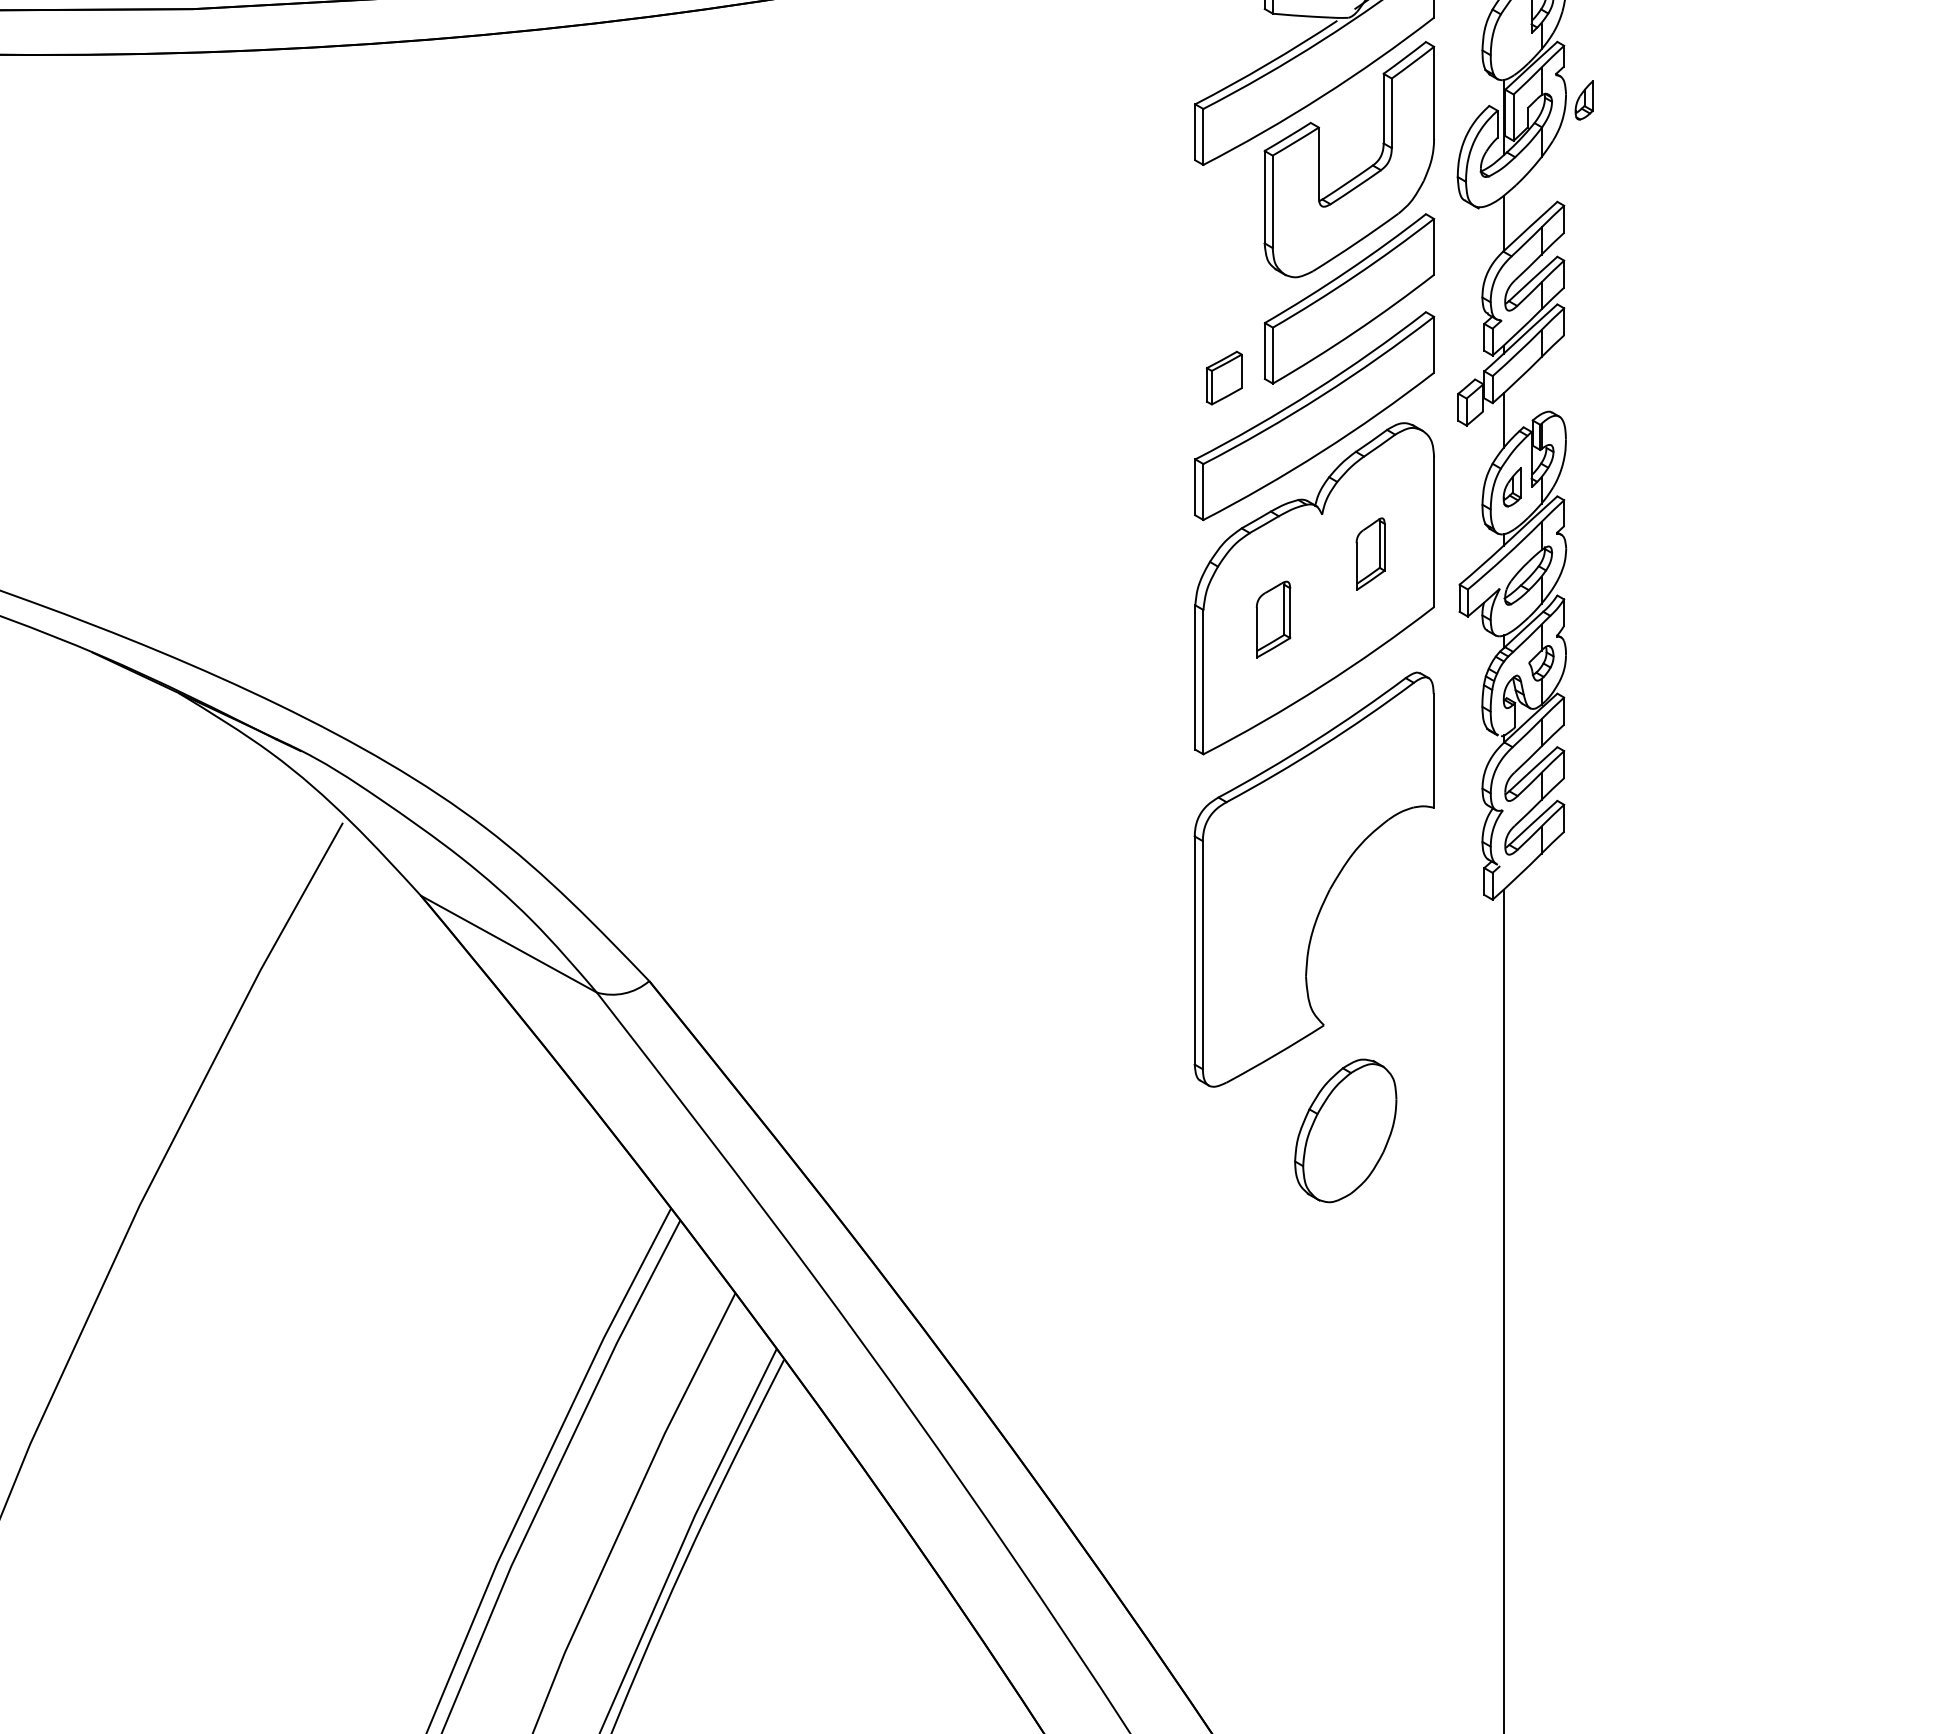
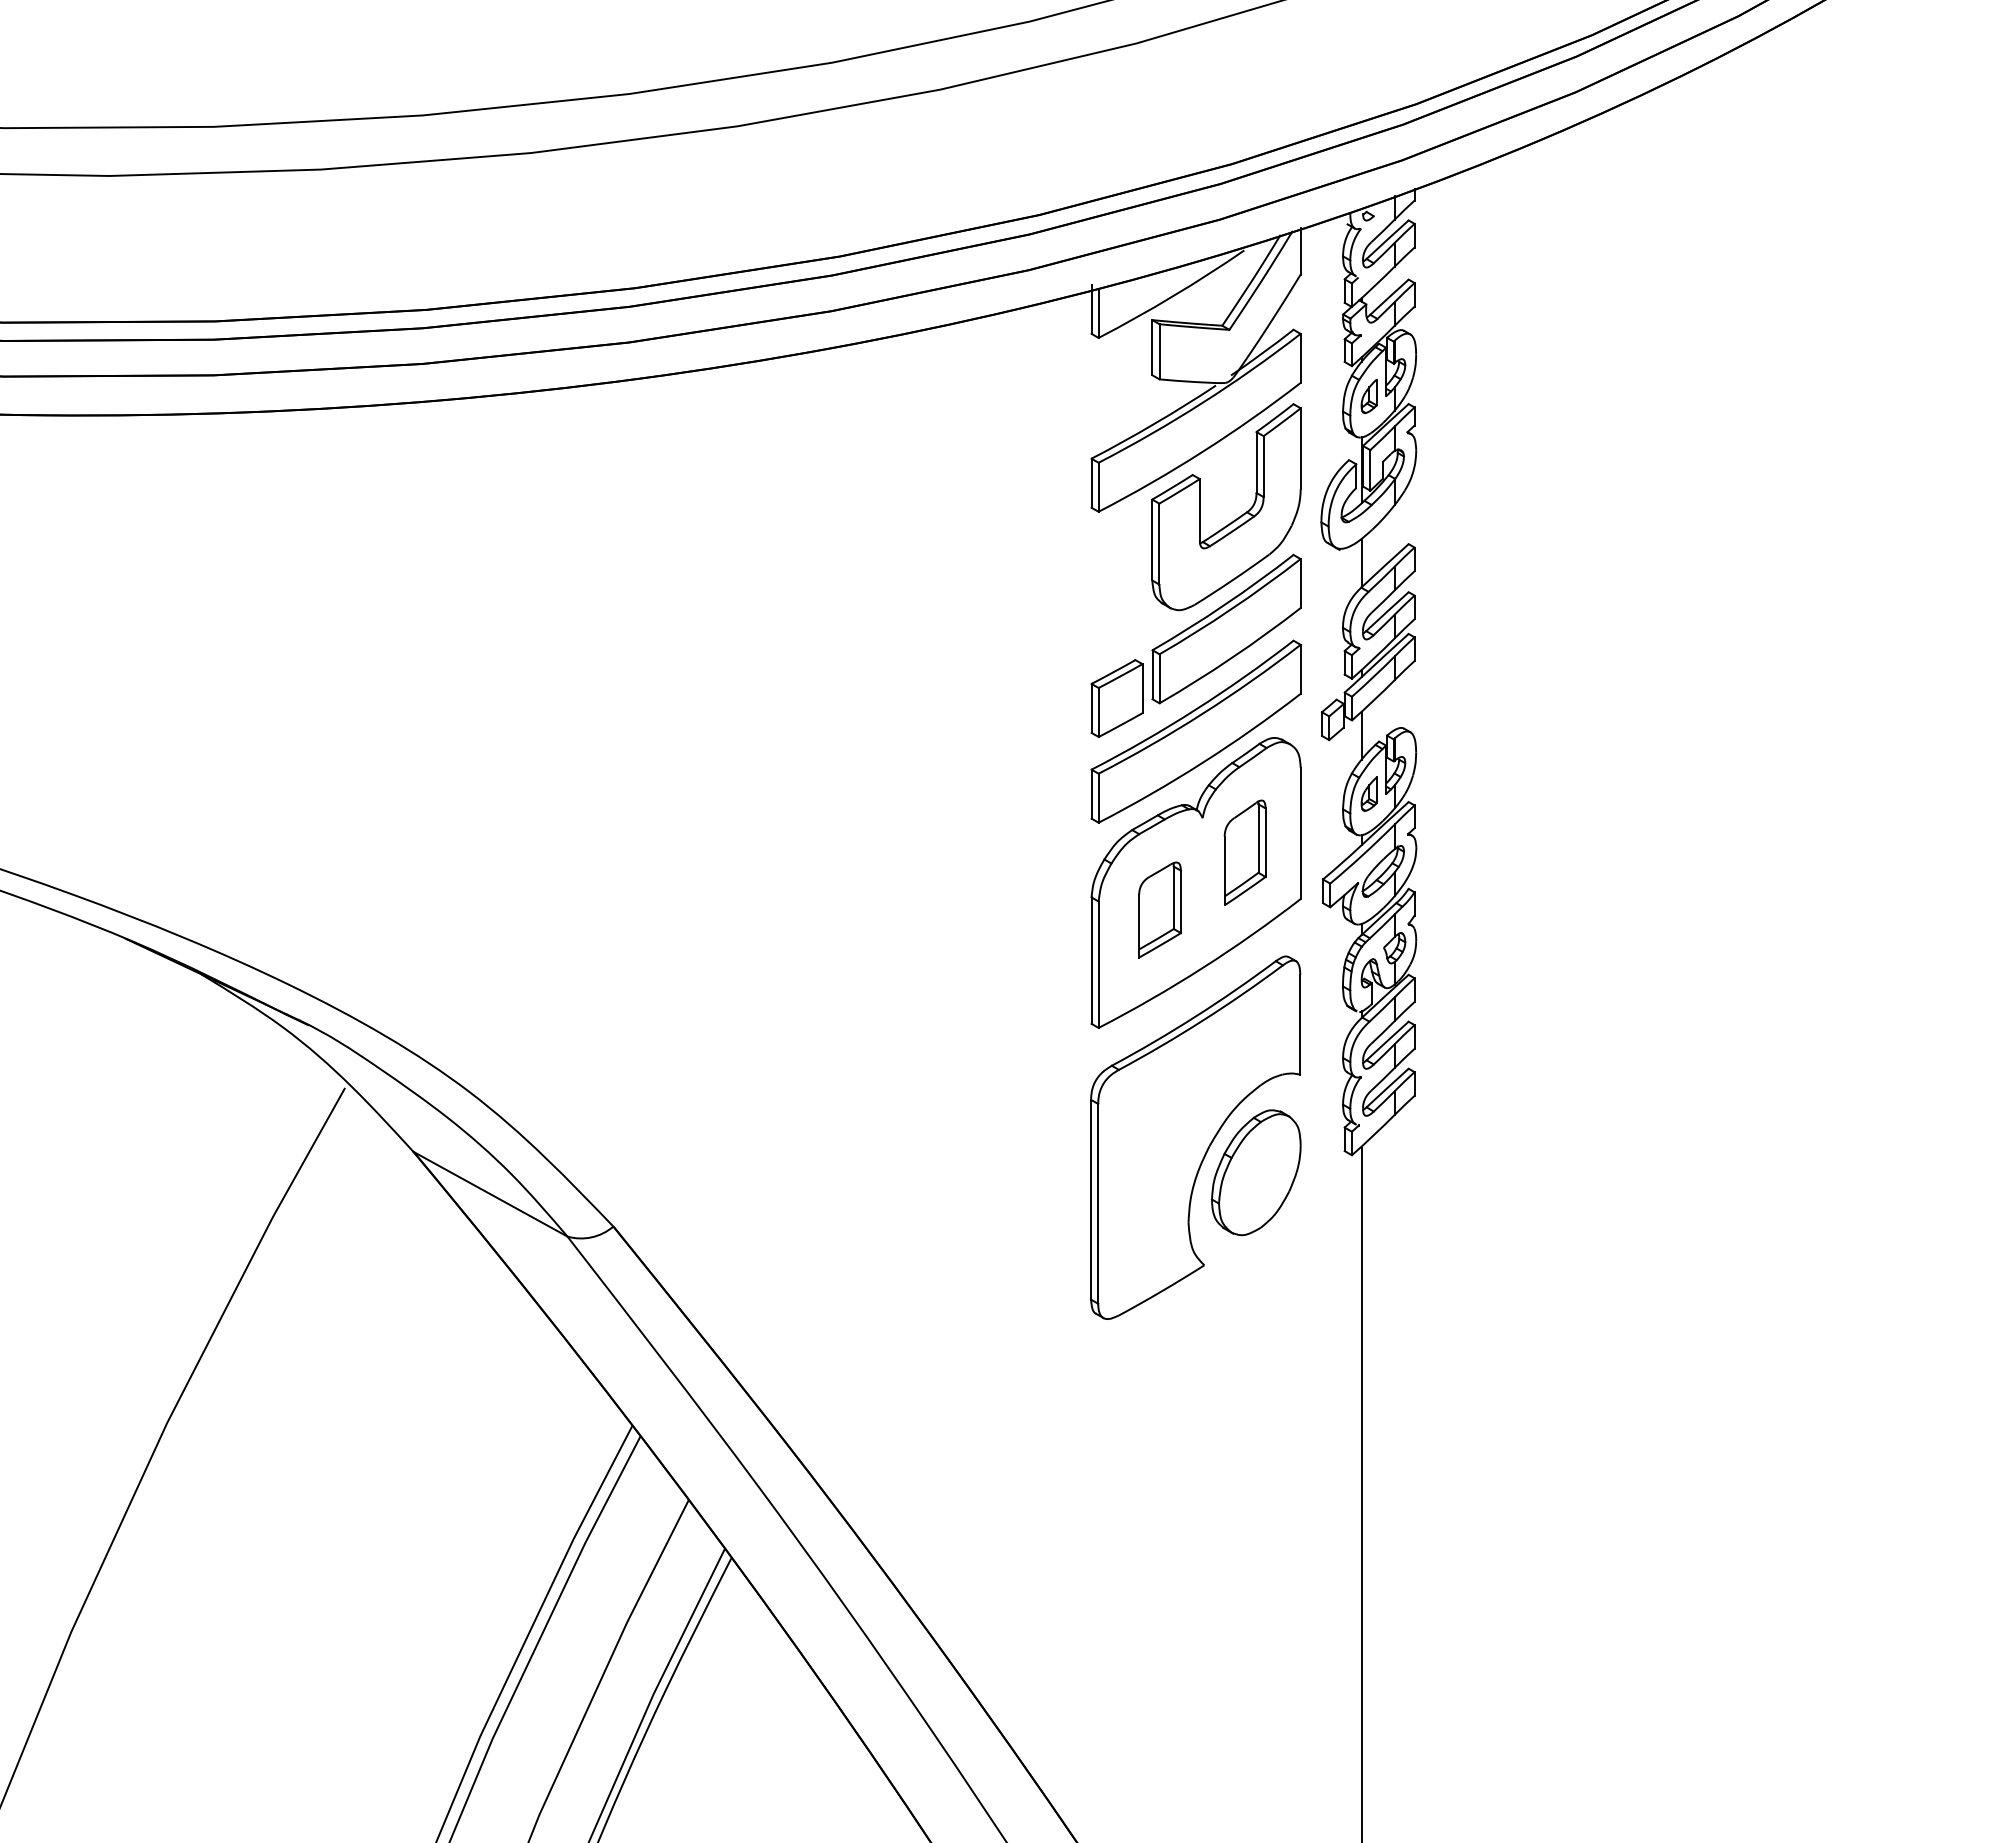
part: (1583, 100) -> (1368, 396), moved
part: (1223, 378) -> (1116, 698), size x1.67
part: (1369, 553) -> (1244, 852), size x1.67
part: (1272, 619) -> (1159, 909), size x1.43
part: (1345, 1130) -> (1256, 1172), moved

